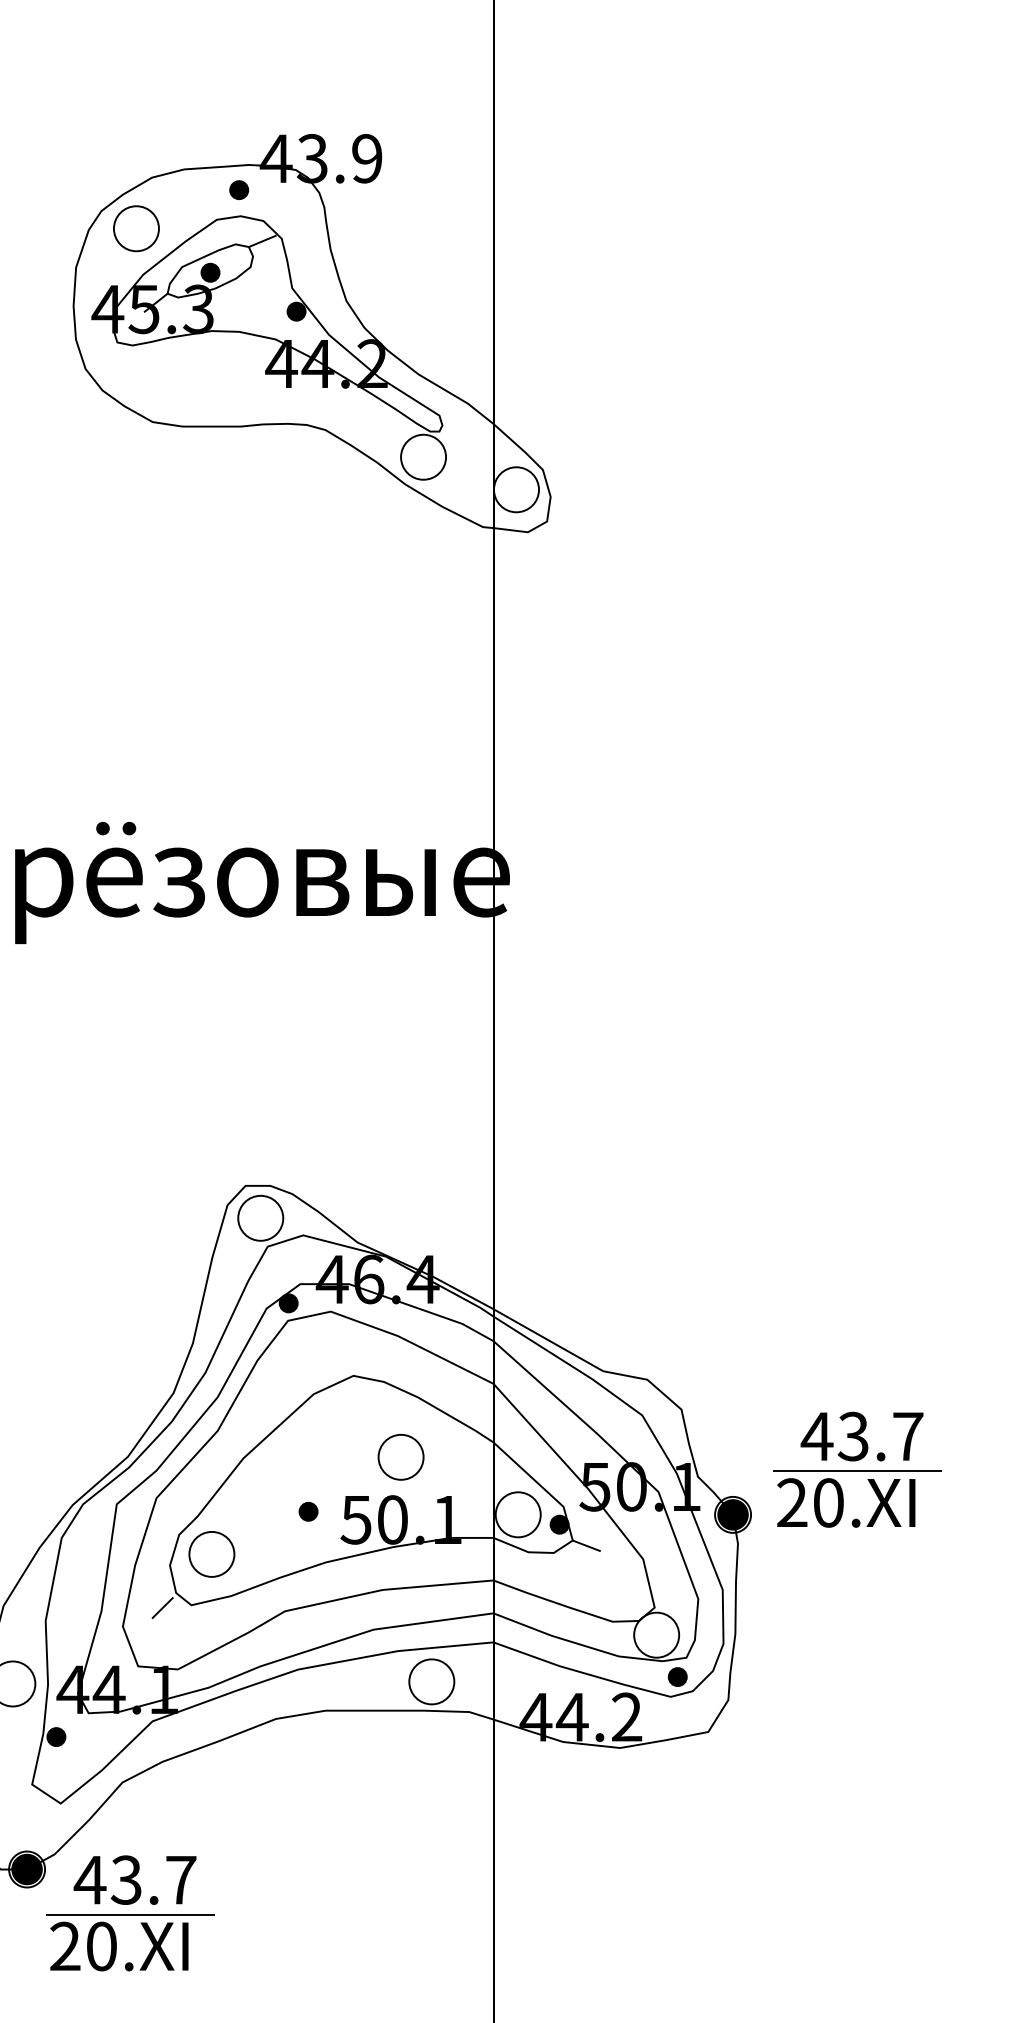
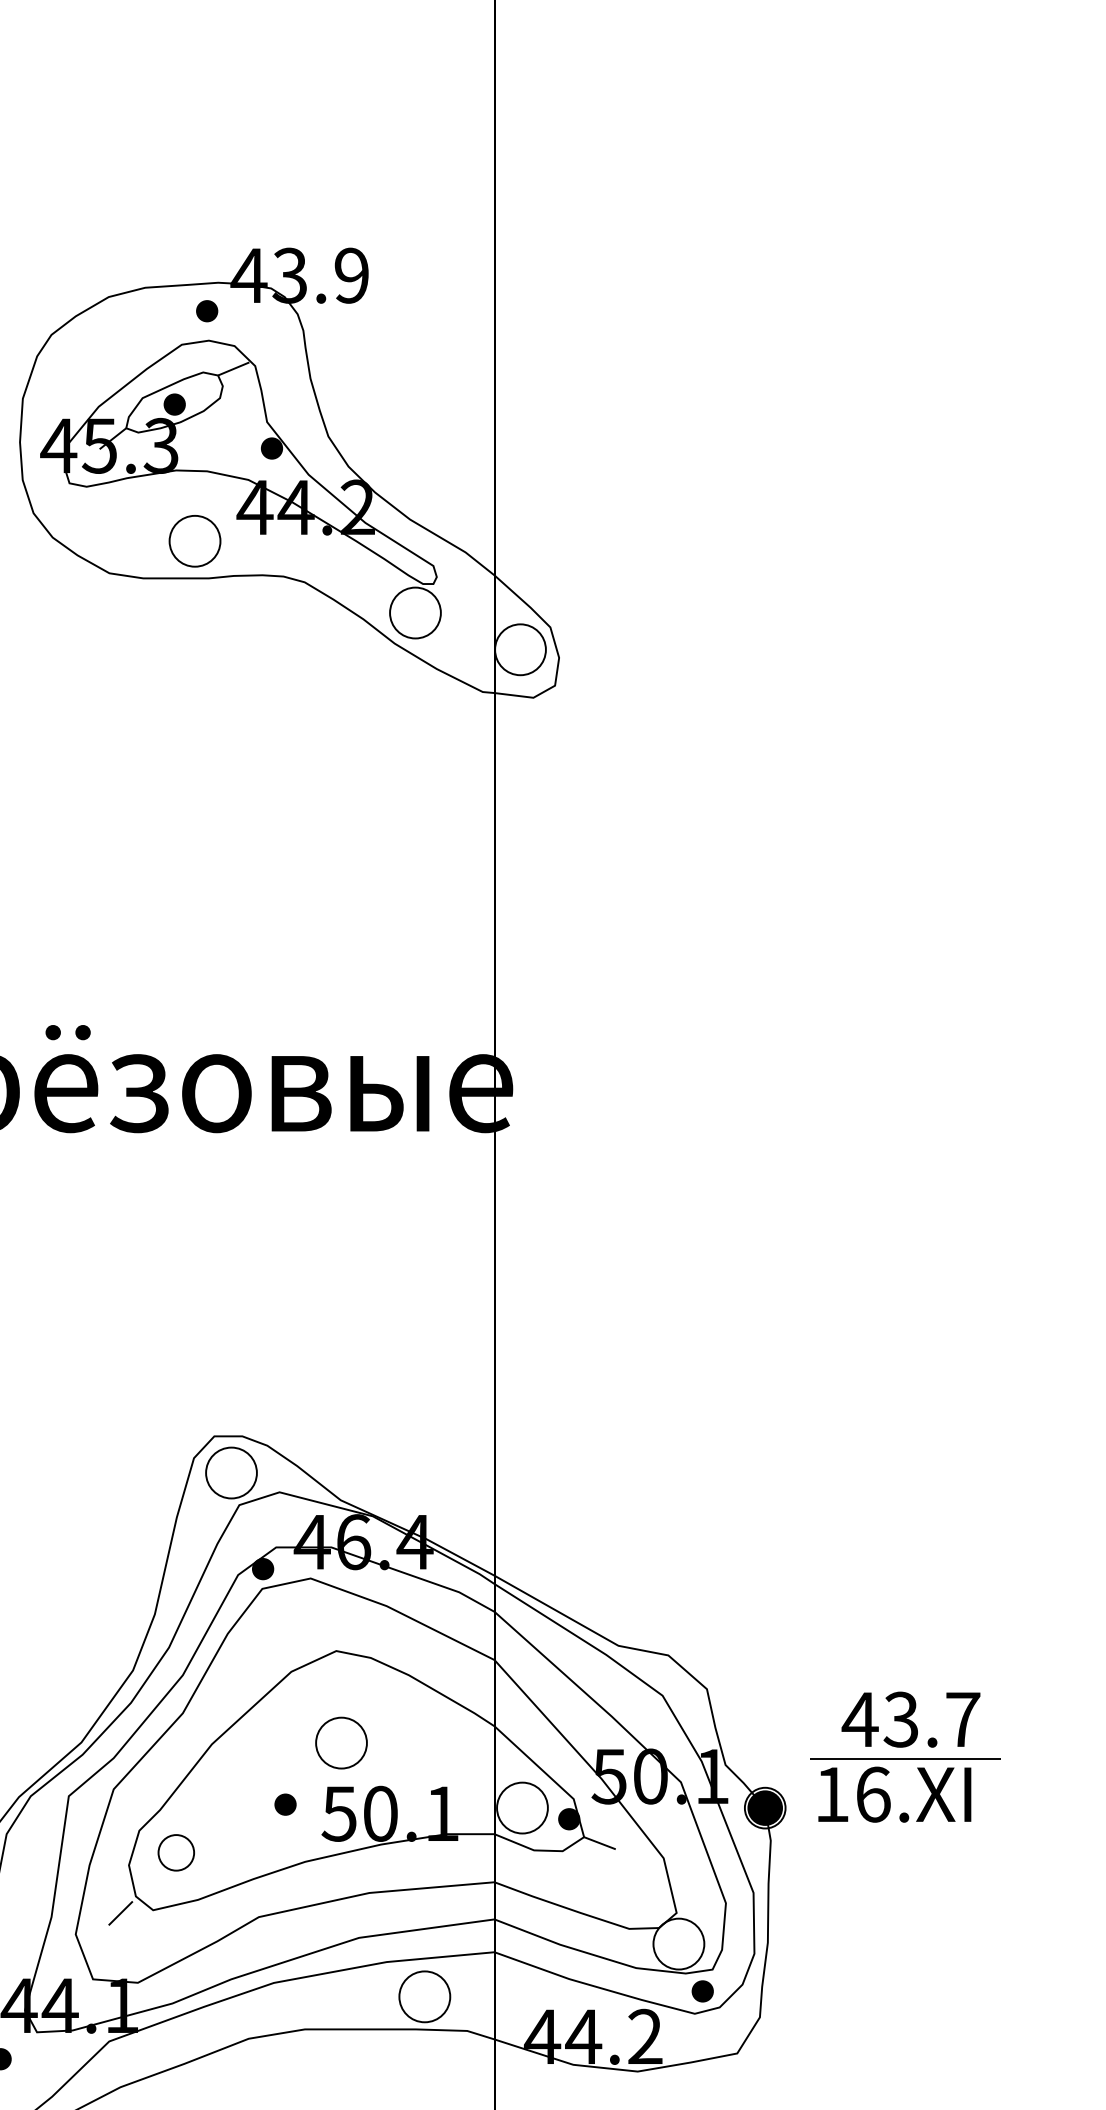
part: (136, 228) -> (195, 540), moved
part: (400, 1457) -> (340, 1743), moved
text: (810, 1502) -> (852, 1794), 20.XI -> 16.XI
part: (211, 1554) -> (175, 1852), size x0.7

